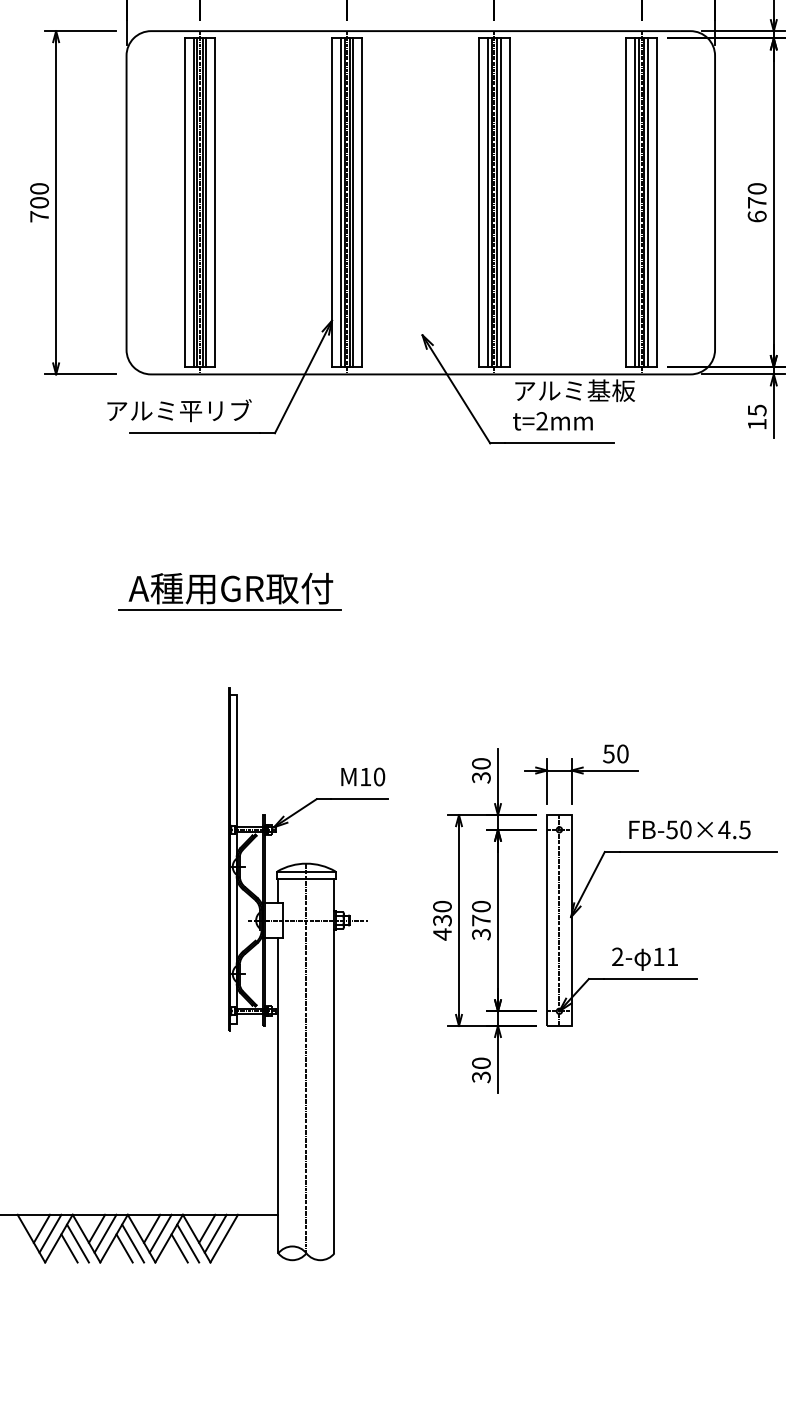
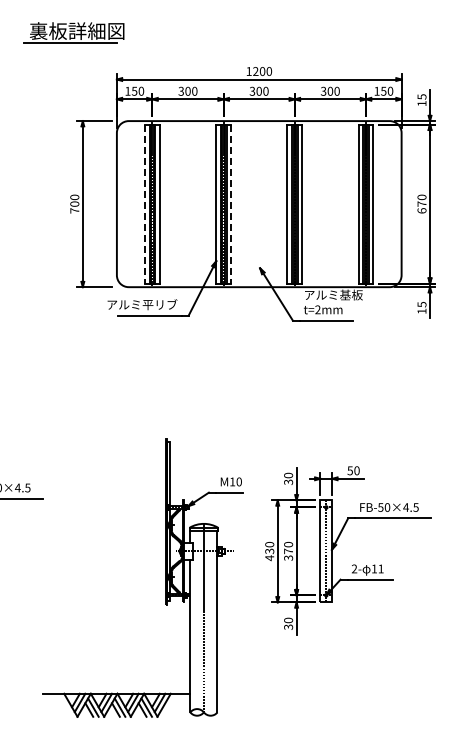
line: (185, 203) -> (145, 204), solid -> dashed
line: (363, 203) -> (231, 204), solid -> dashed
part: (229, 592) -> (166, 392), removed

